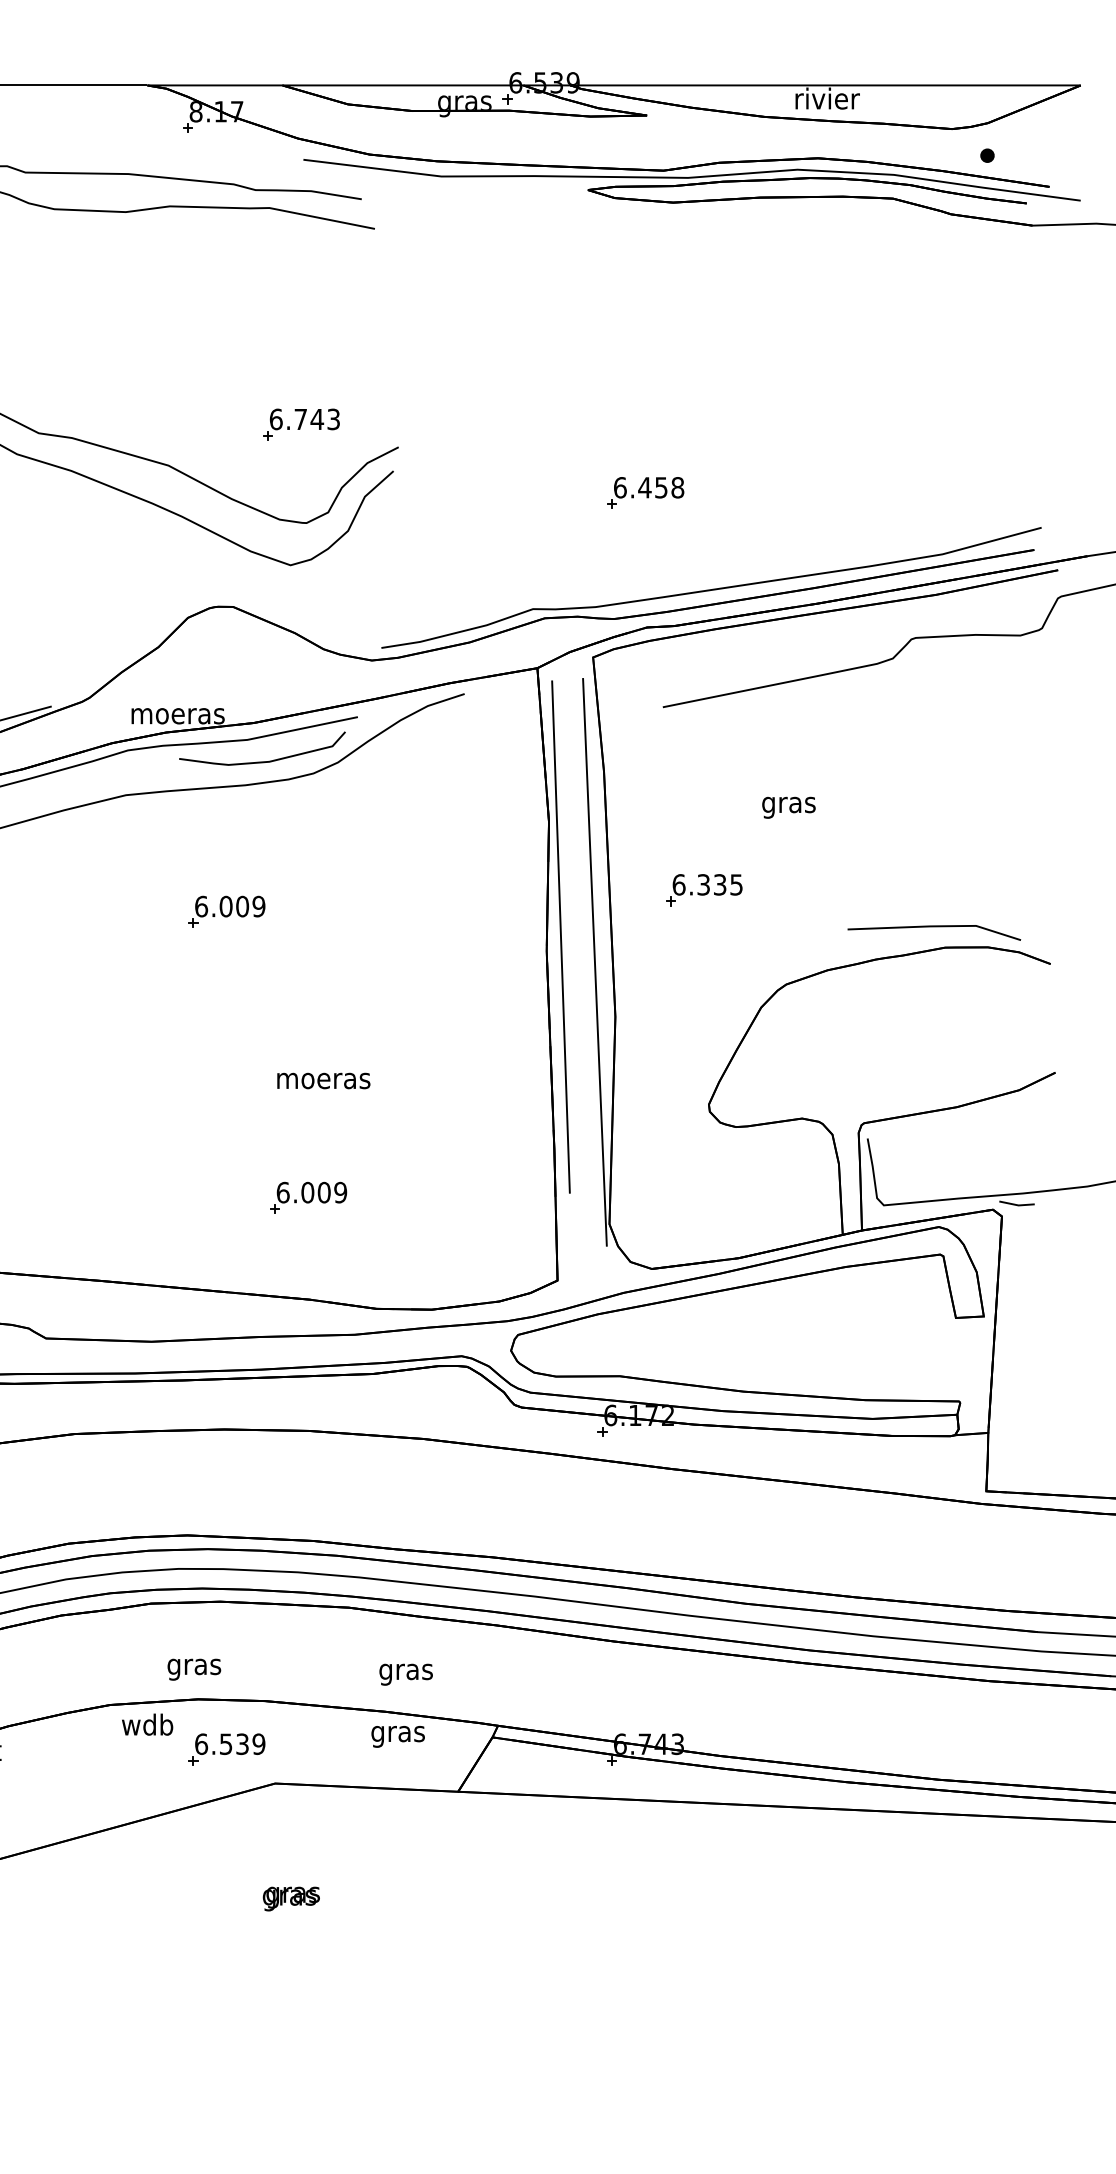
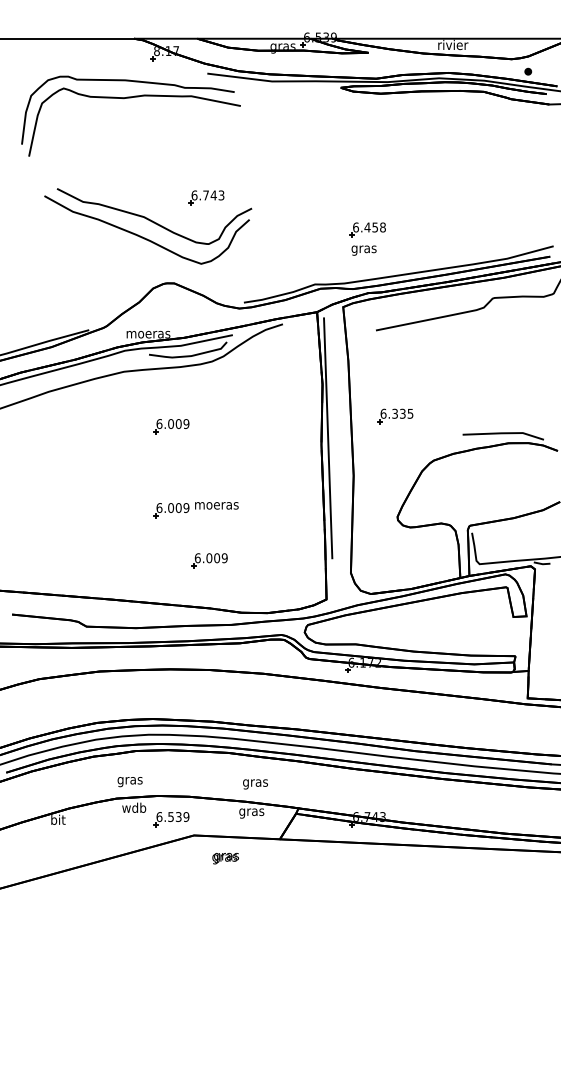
text: (787, 807) -> (363, 250), moved
line: (593, 963) -> (343, 450), removed
part: (227, 1090) -> (171, 510), added
text: (192, 1670) -> (129, 782), moved
text: (291, 1898) -> (225, 858), moved

